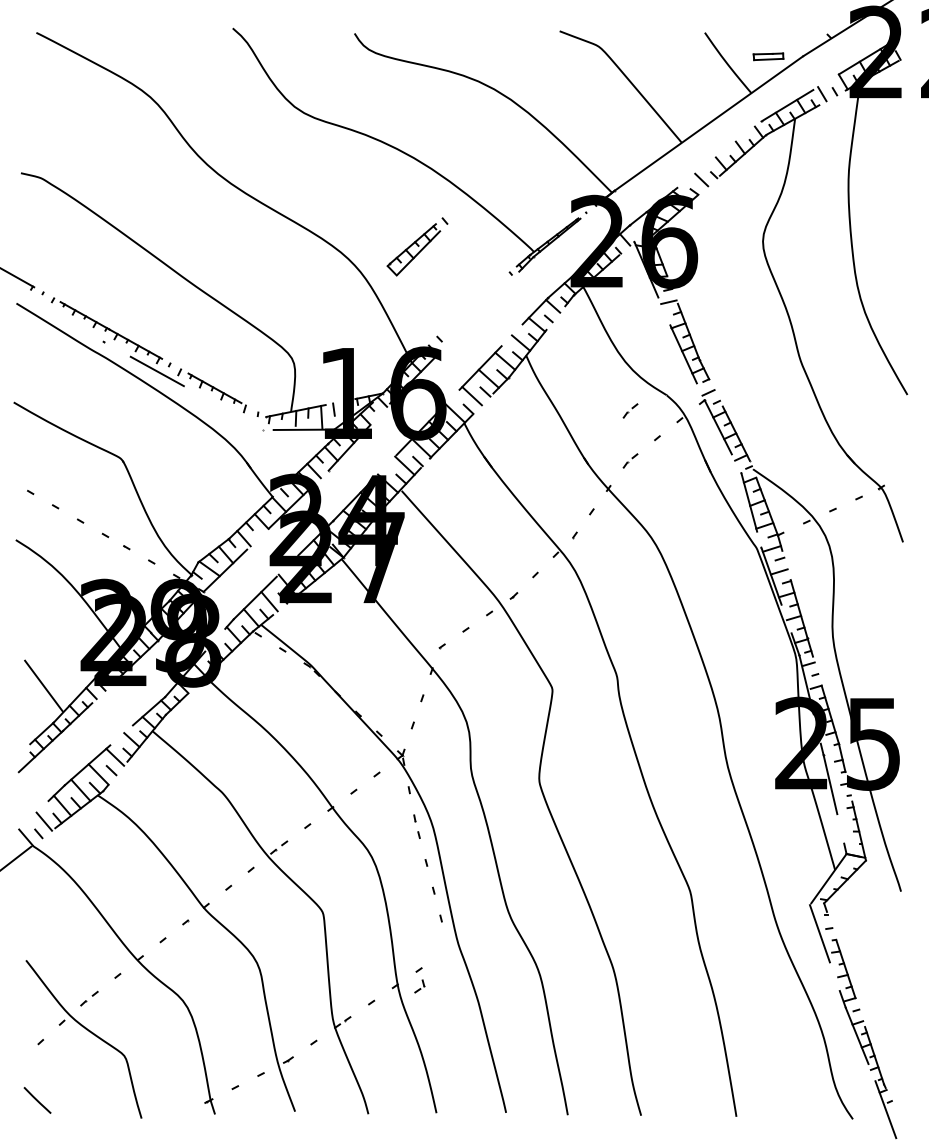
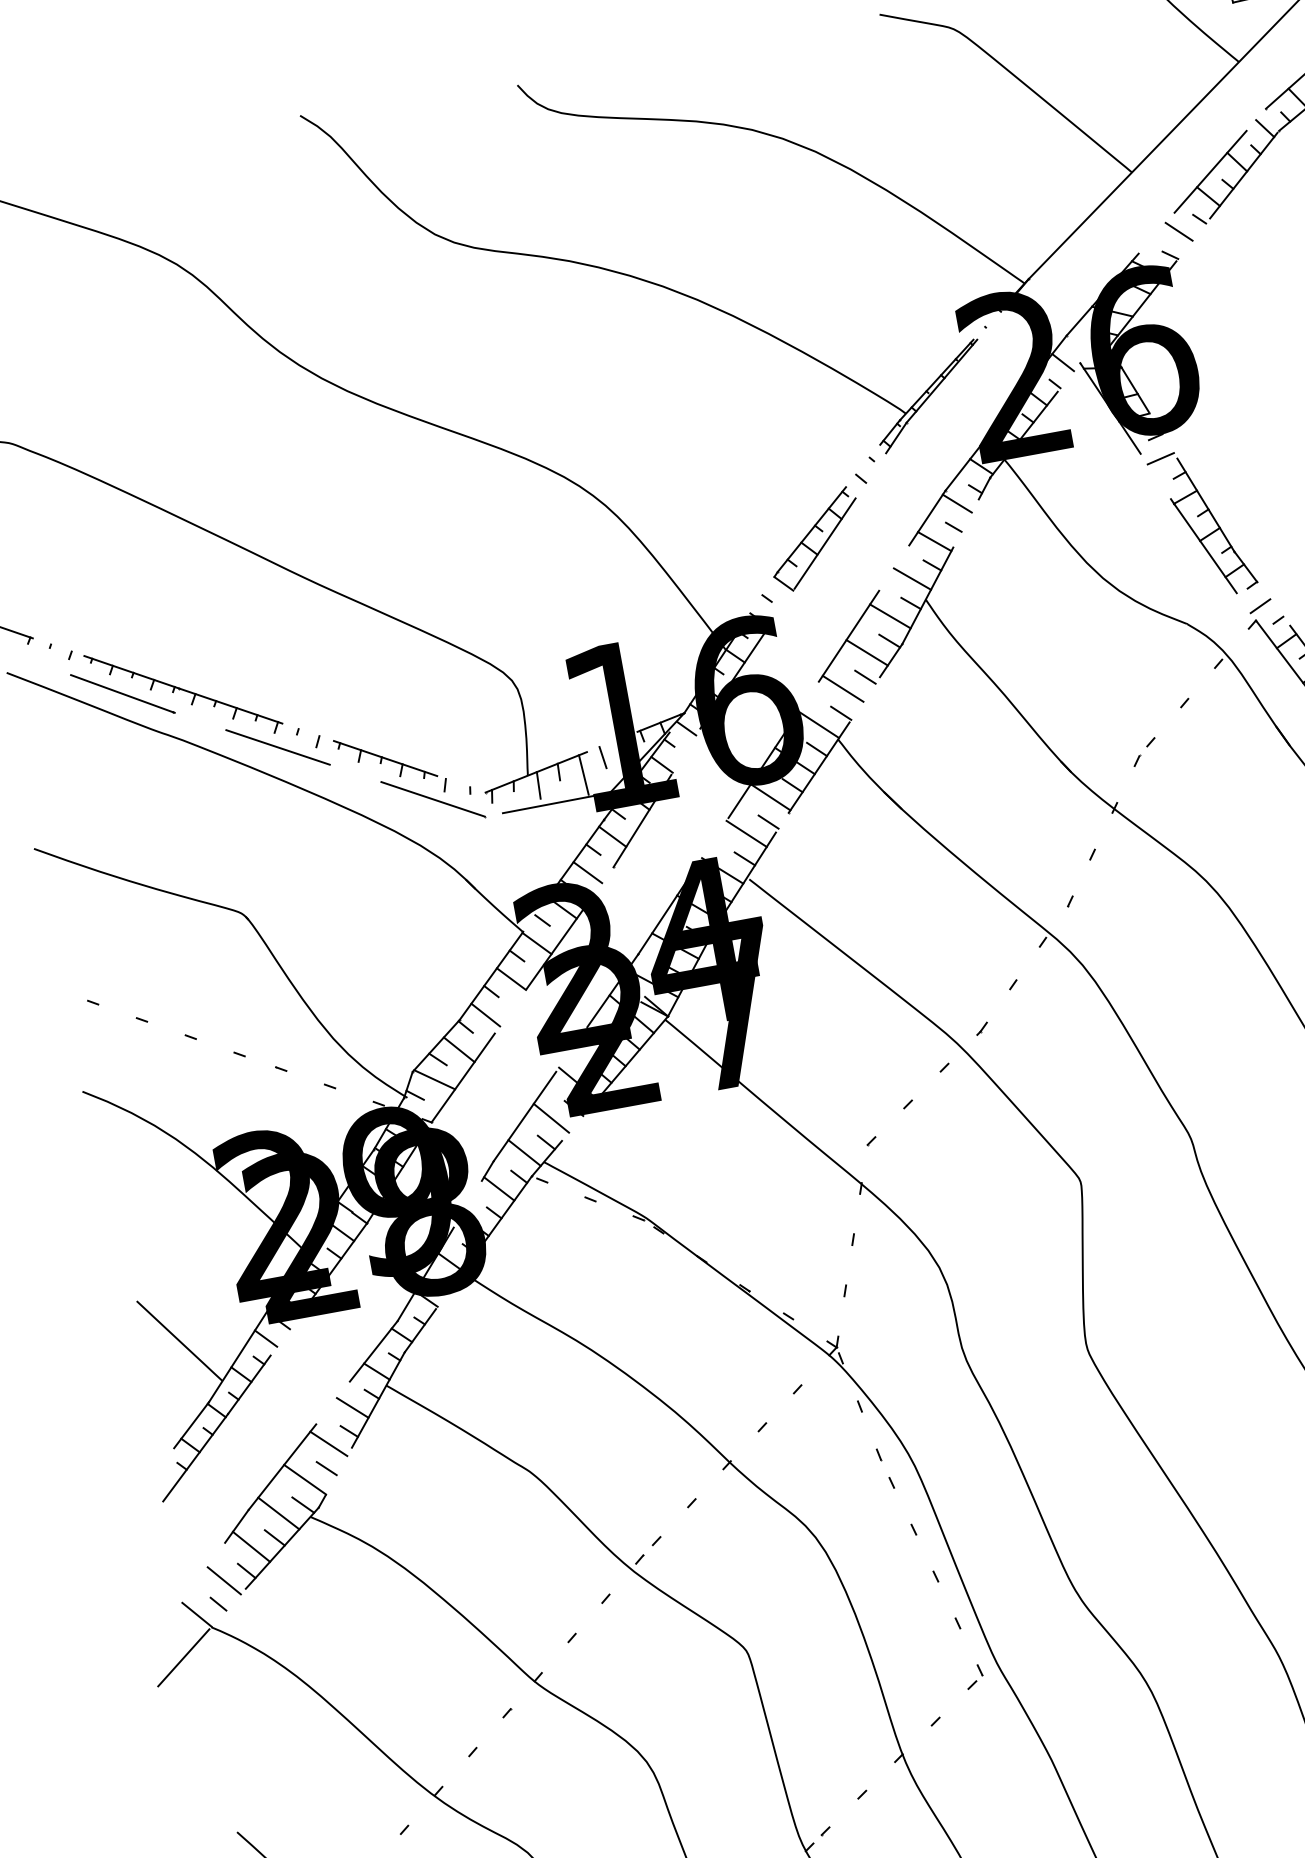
line: (724, 150) -> (1209, 172), added
part: (417, 246) -> (820, 532), moved
line: (77, 326) -> (122, 693), added
part: (630, 410) -> (1128, 662), removed
line: (236, 415) -> (432, 799), added
part: (419, 986) -> (973, 1677), moved

